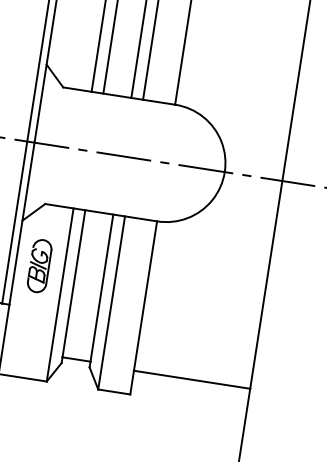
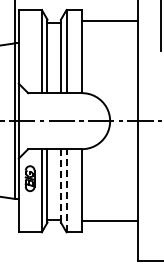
line: (100, 287) -> (60, 184), solid -> dashed
line: (111, 302) -> (66, 190), solid -> dashed

